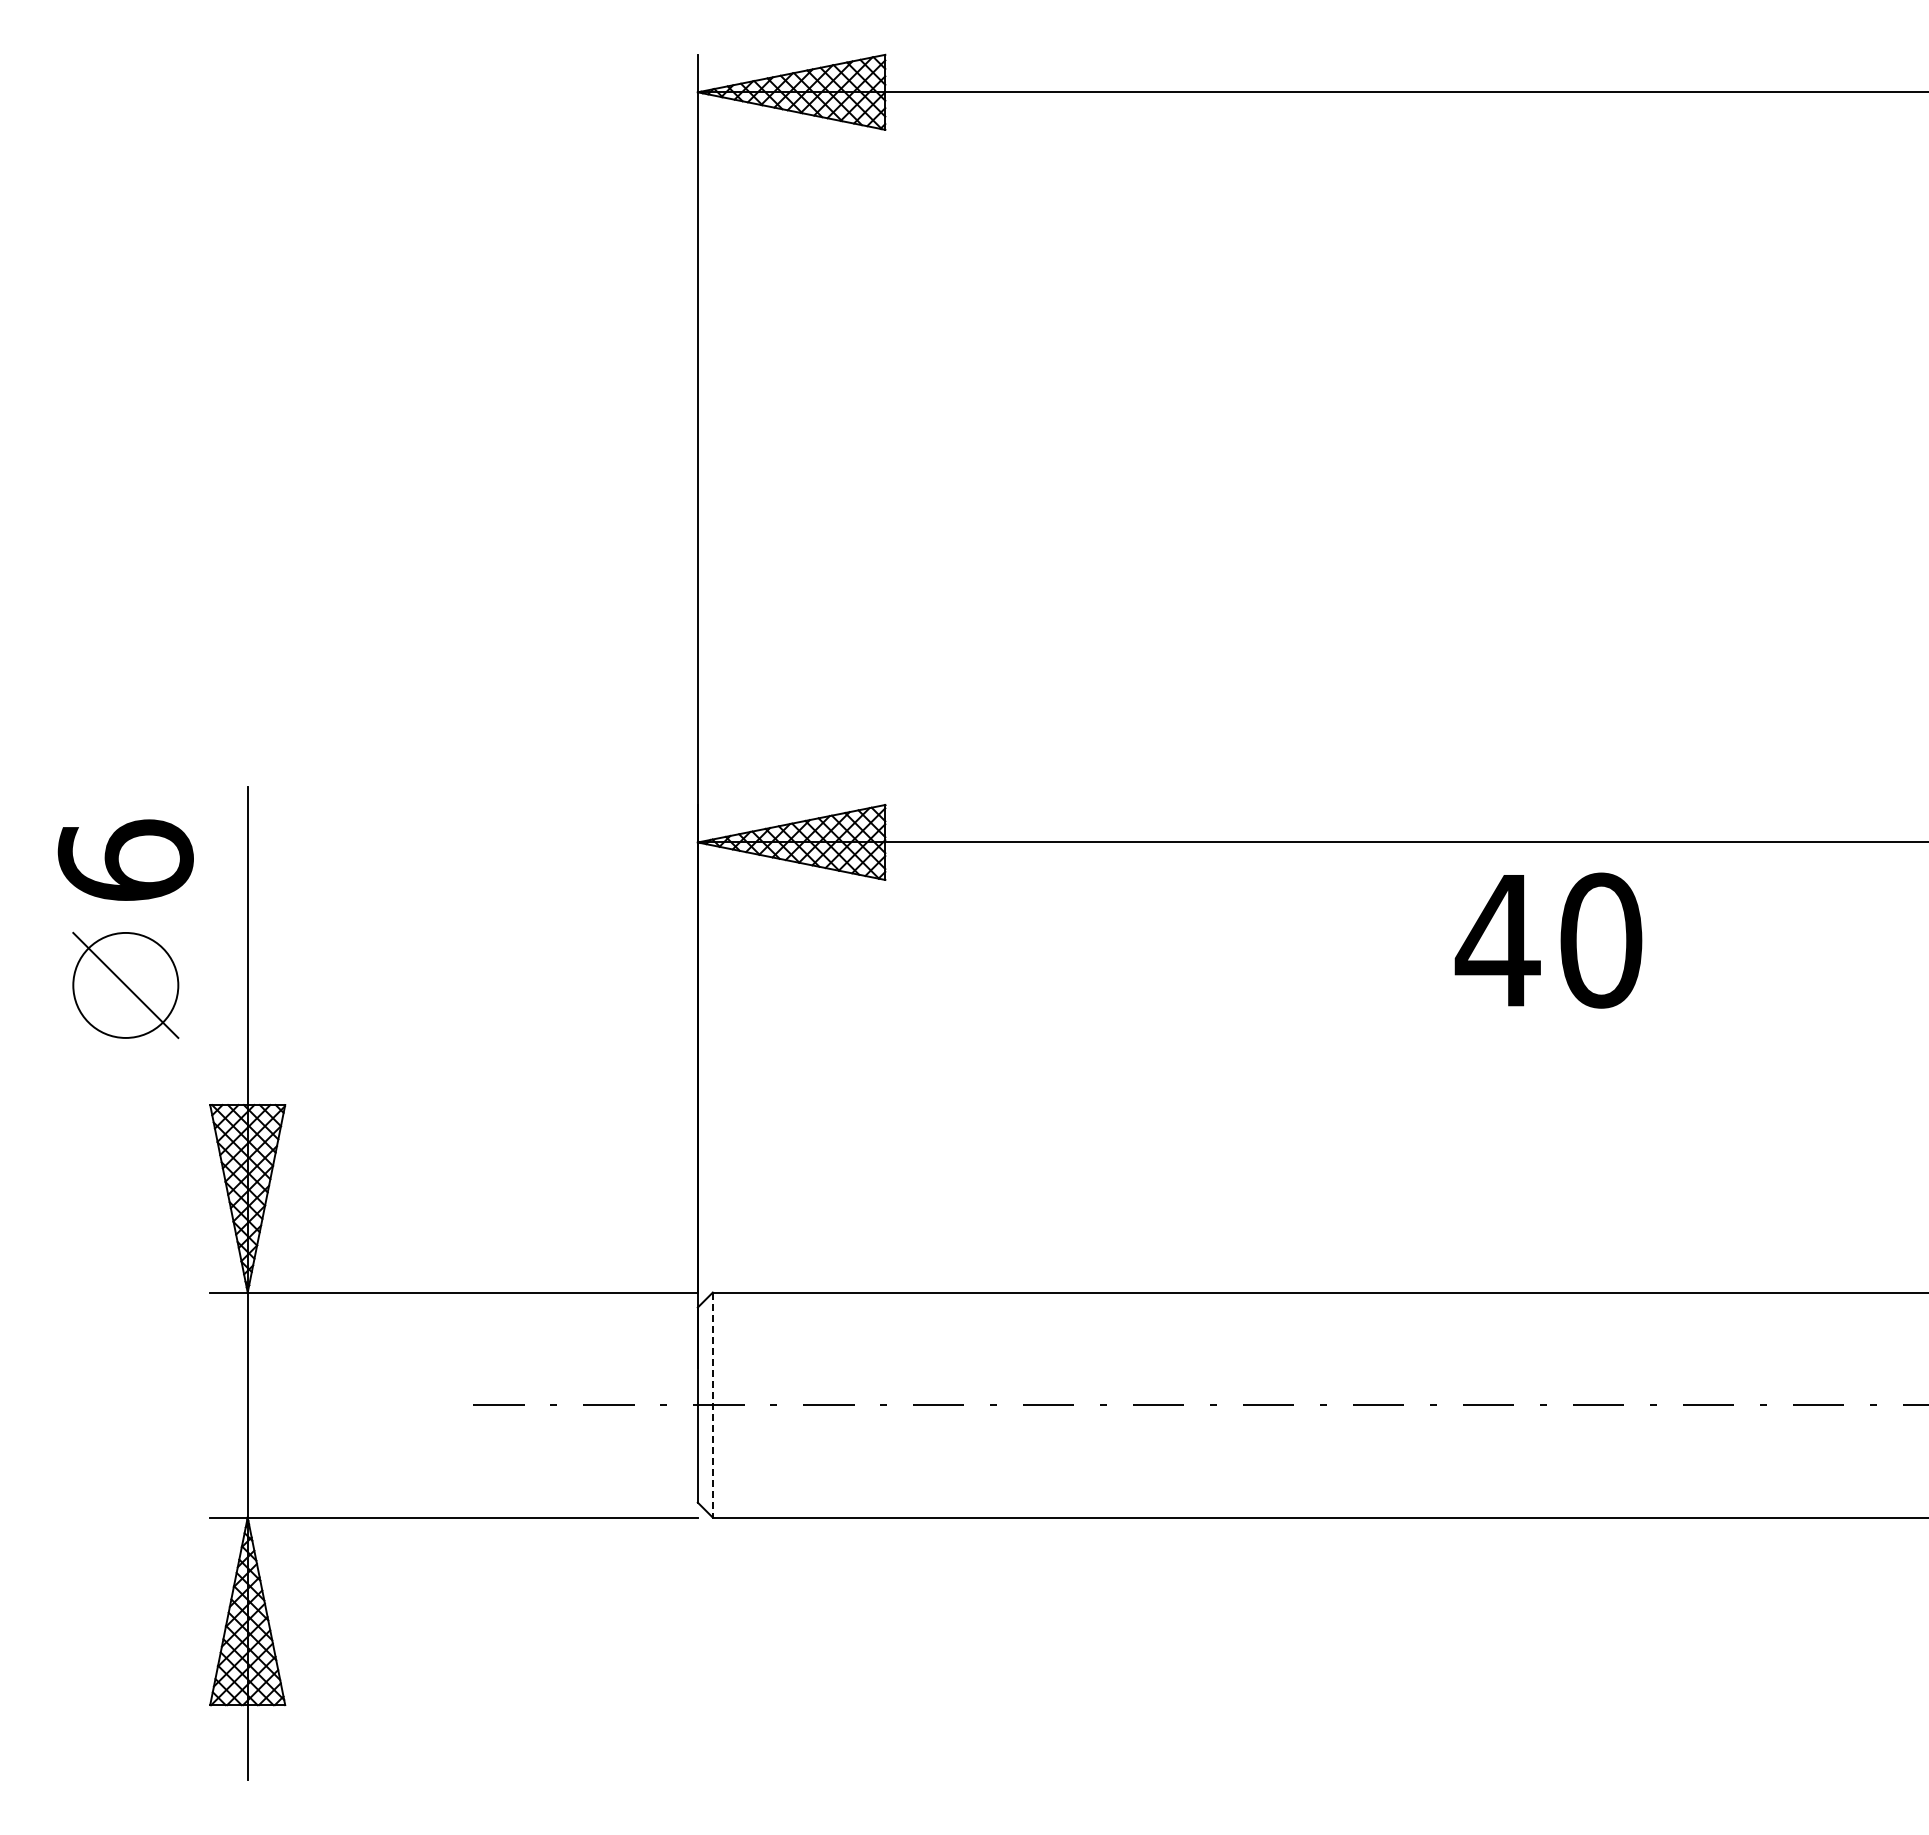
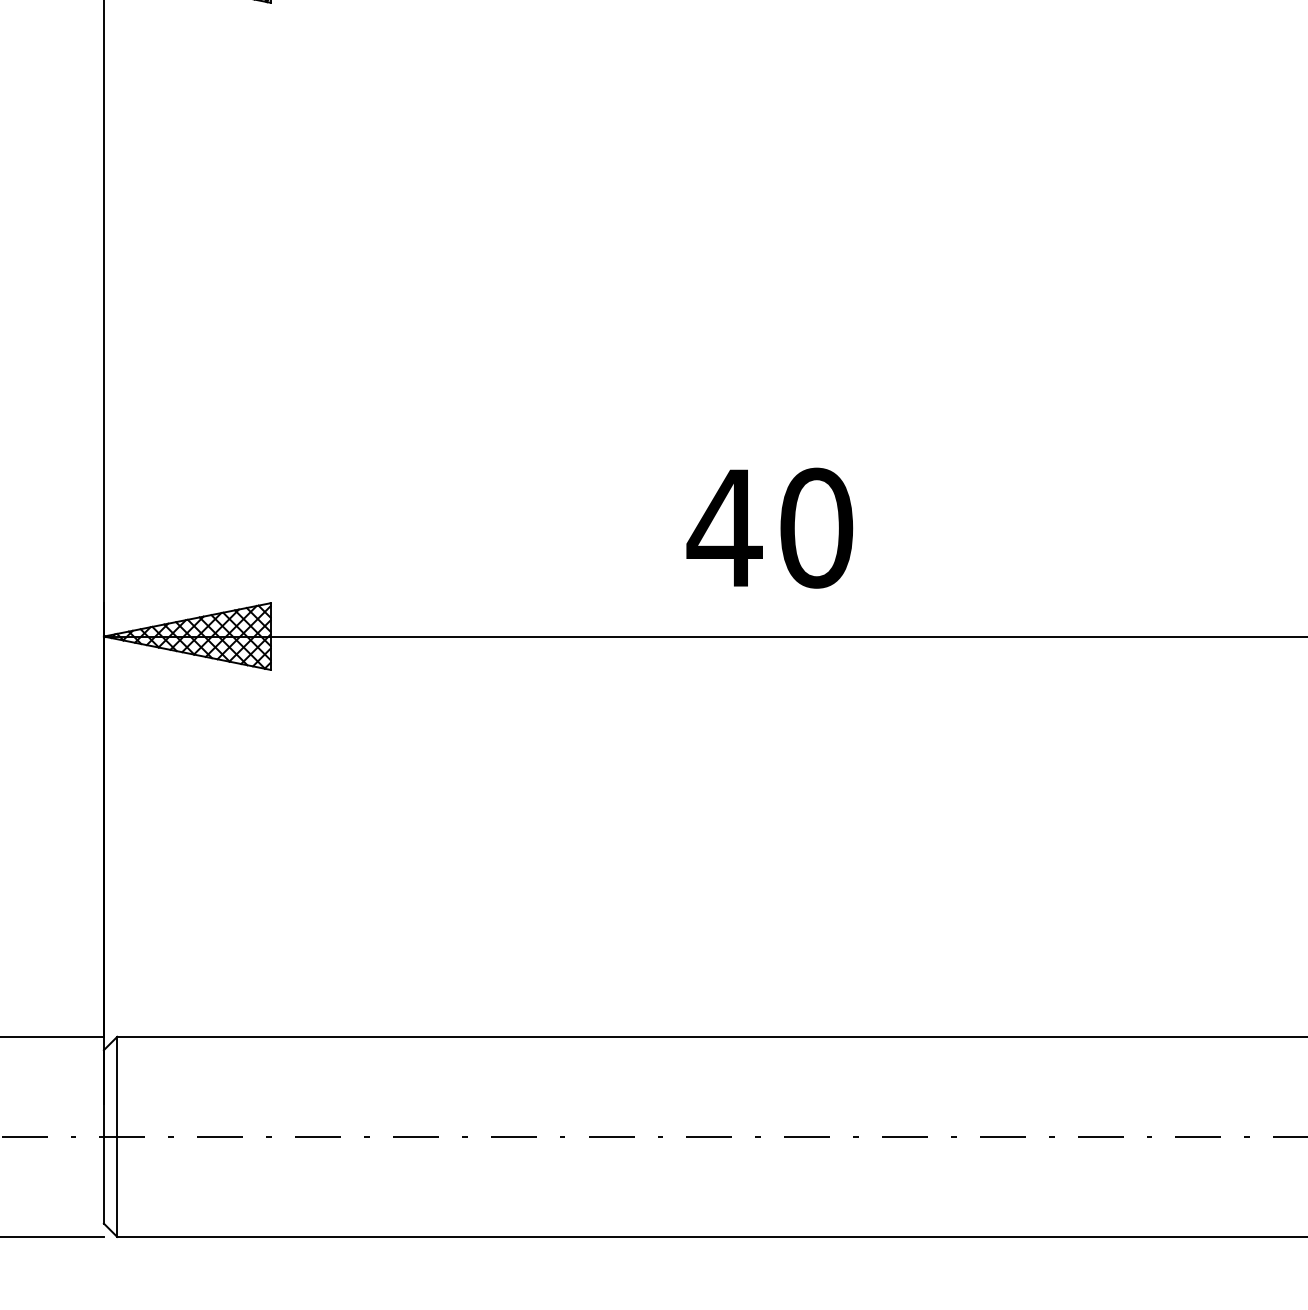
text: (1548, 940) -> (769, 528), moved
line: (712, 1405) -> (116, 1137), dashed -> solid

